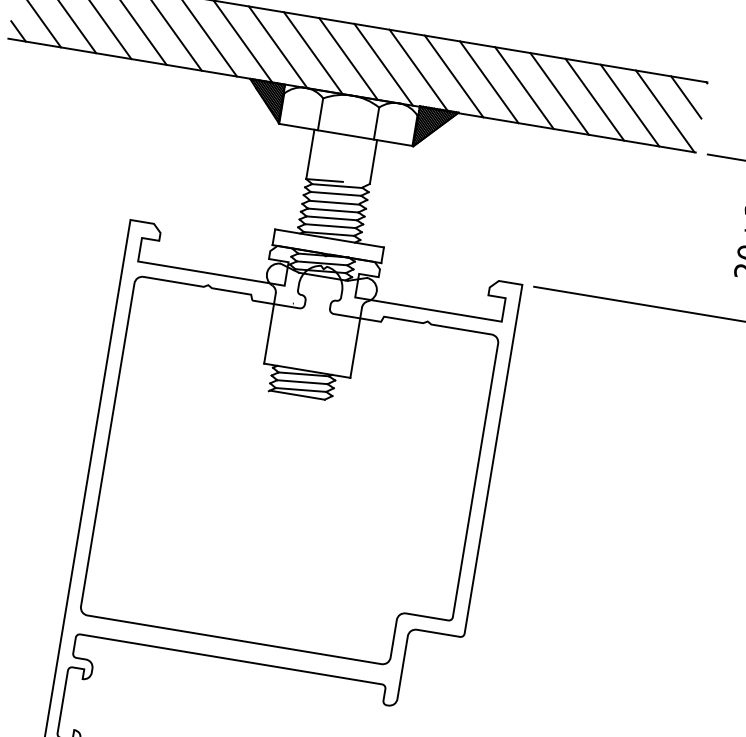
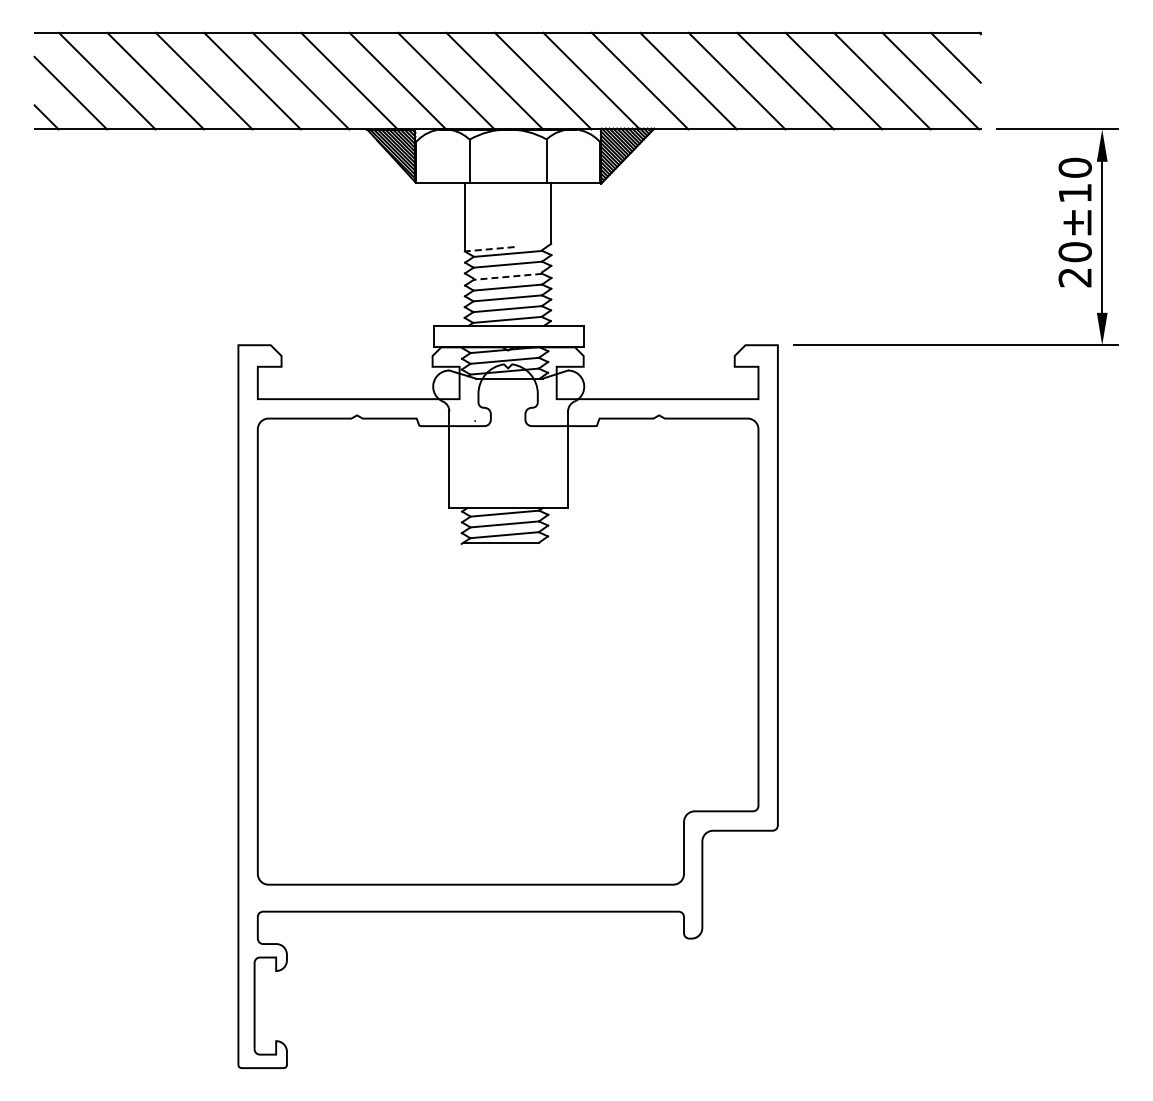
line: (324, 180) -> (489, 249), solid -> dashed
line: (334, 202) -> (507, 276), solid -> dashed

